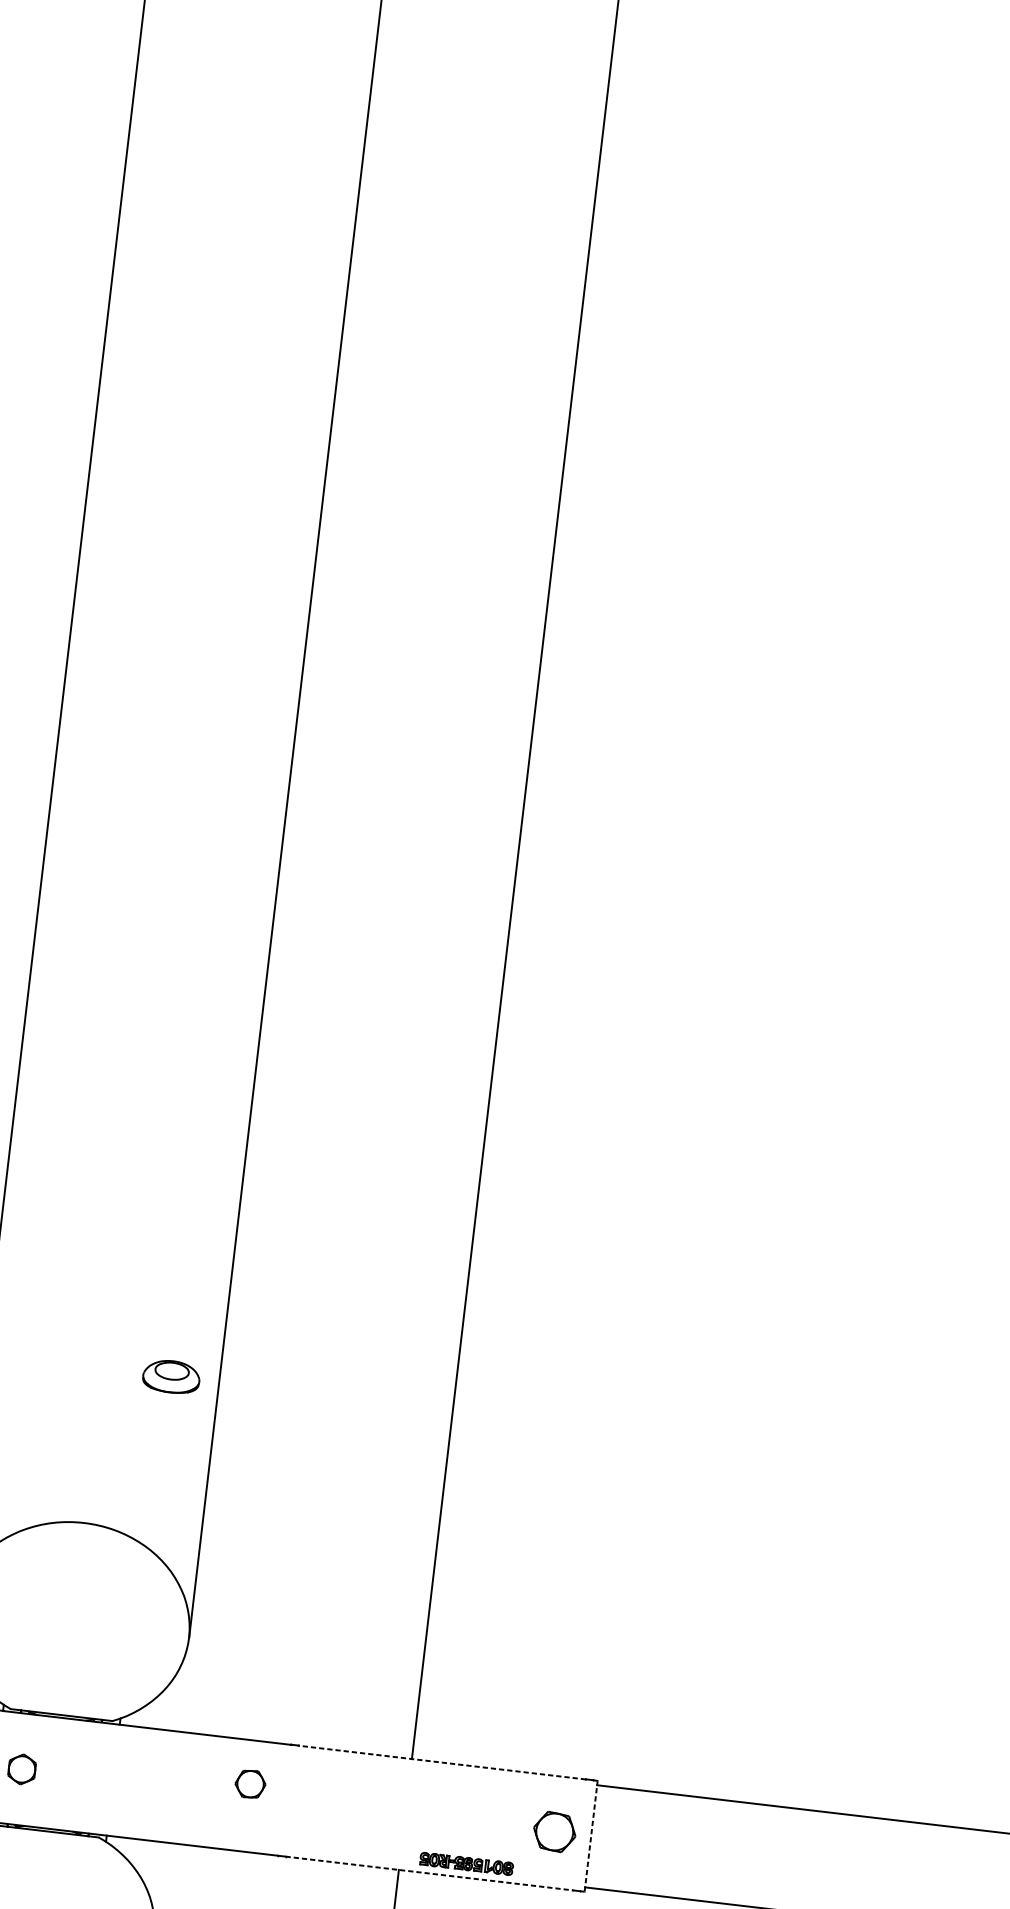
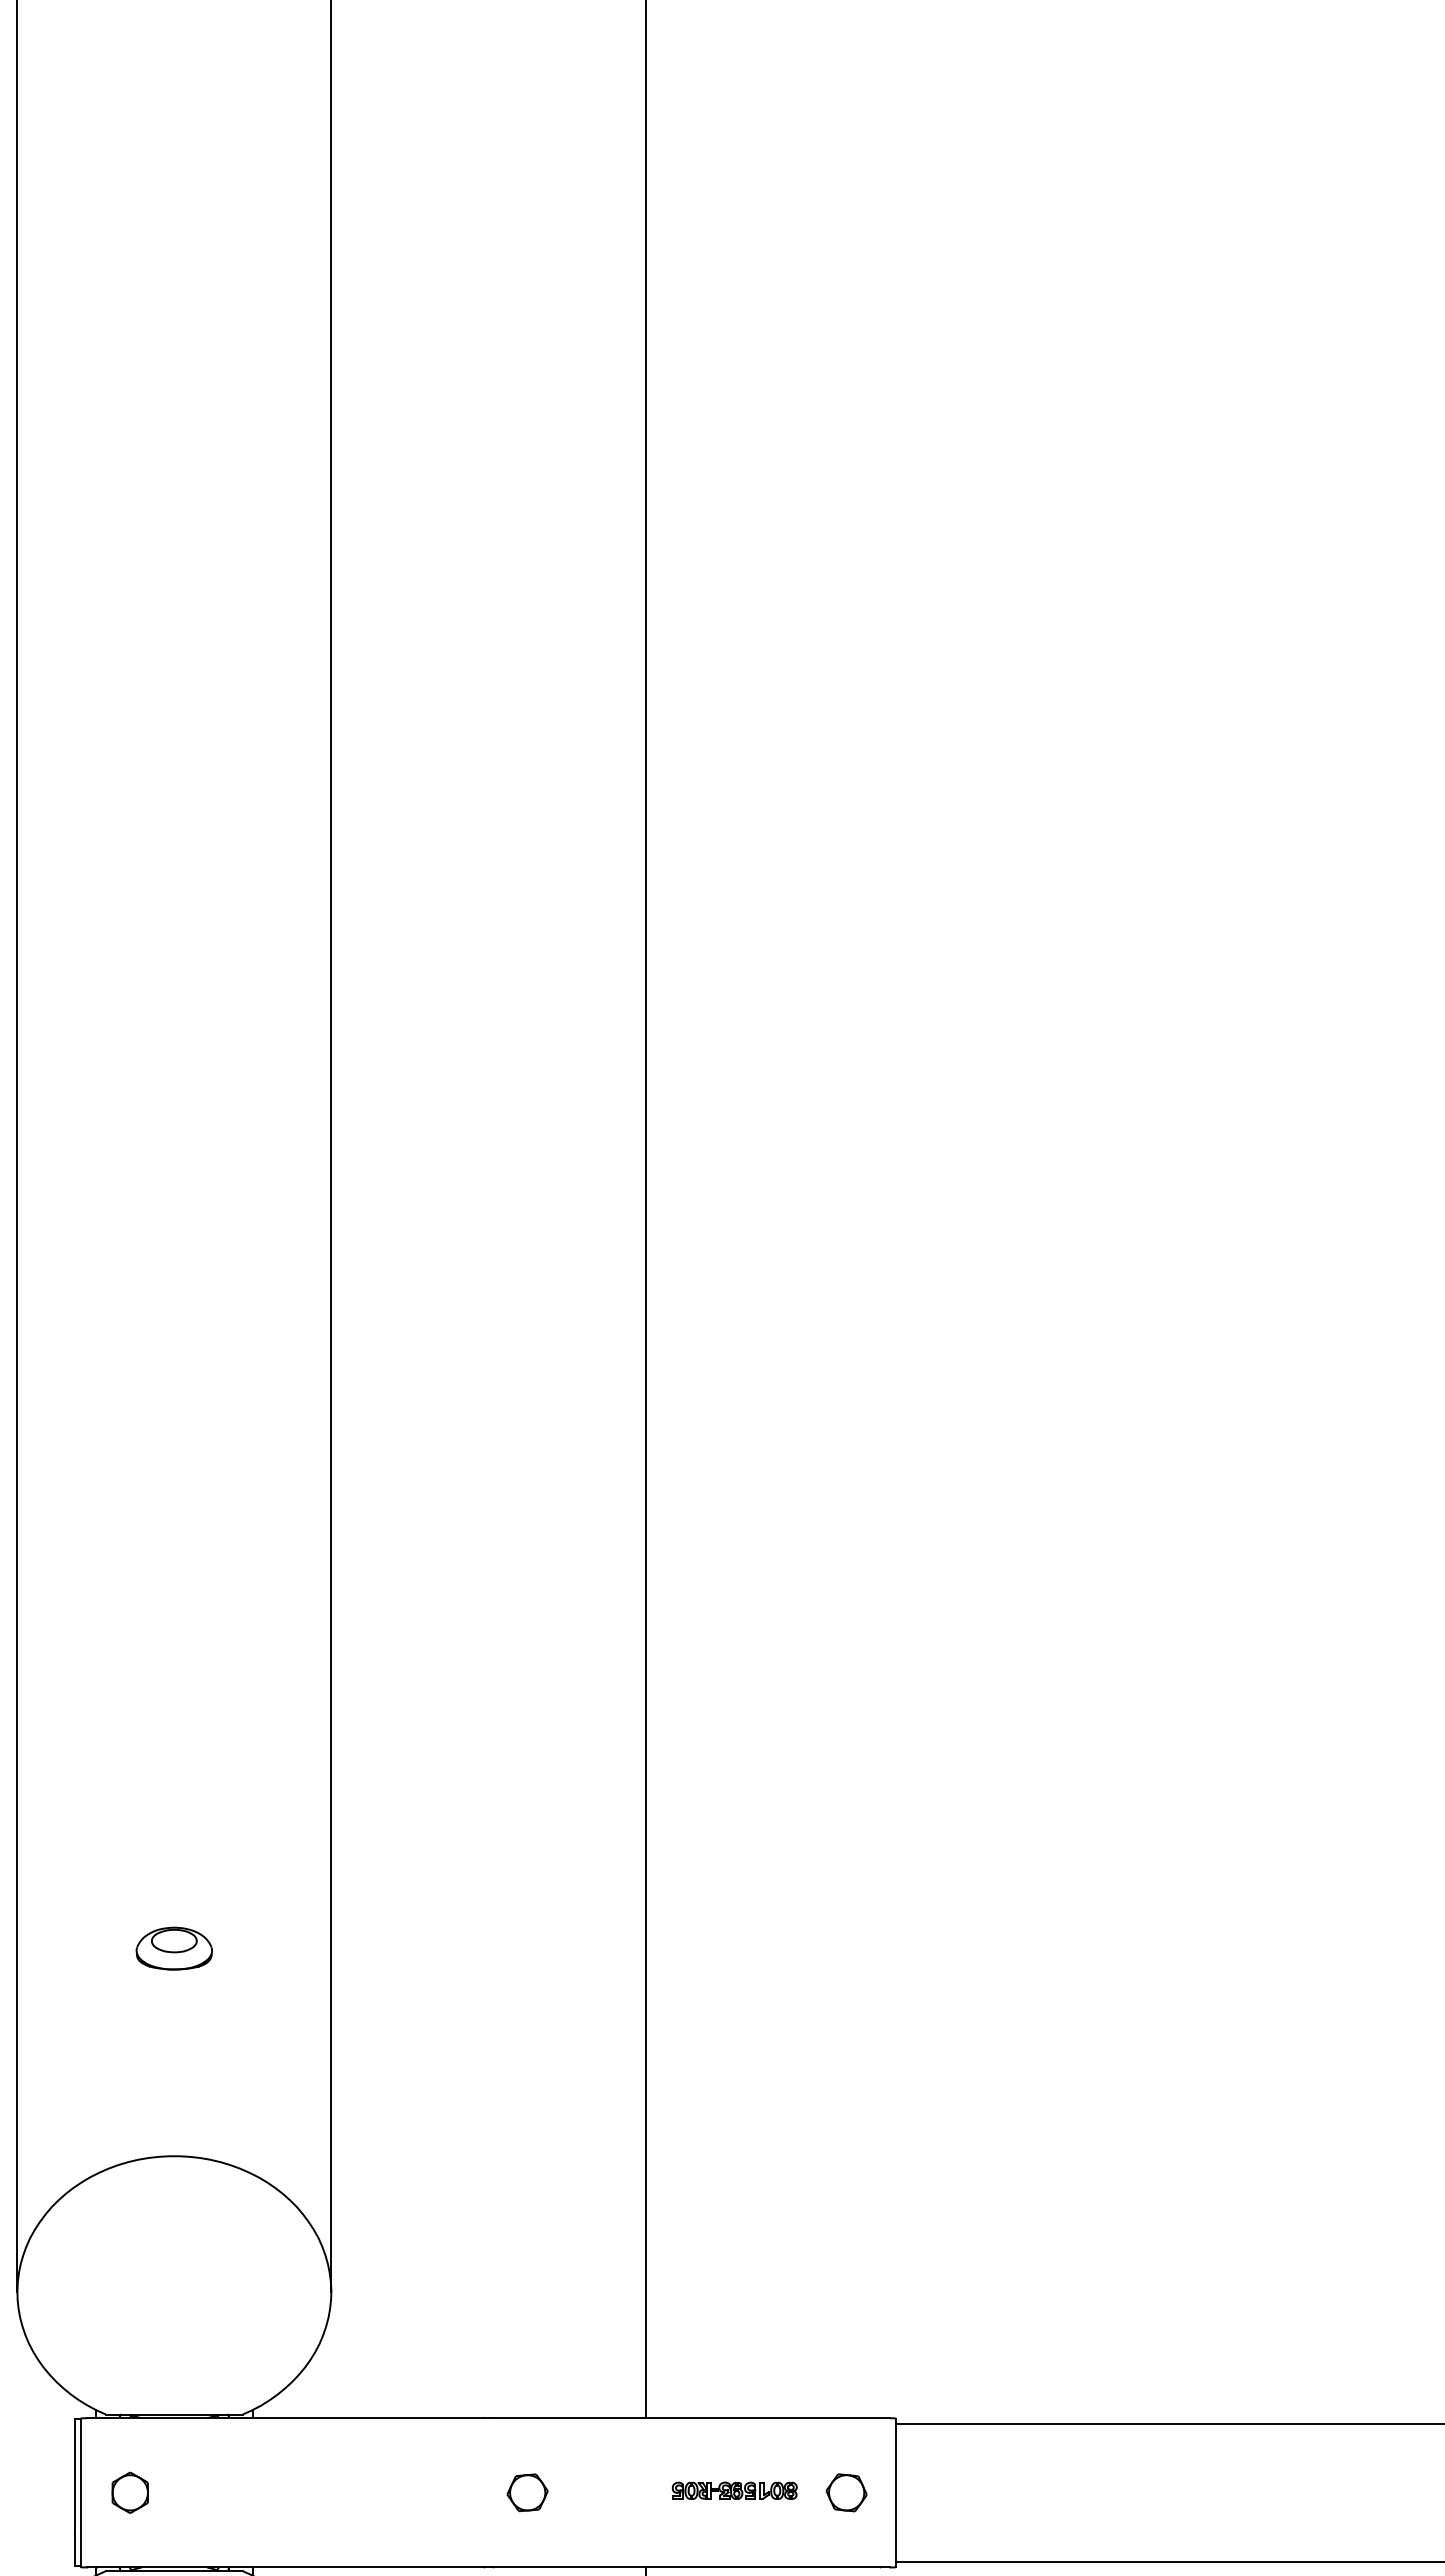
part: (170, 1376) -> (173, 1948), moved
line: (442, 1762) -> (686, 2418), dashed -> solid
part: (250, 1783) -> (527, 2492), moved
part: (554, 1831) -> (846, 2492), size x0.71
line: (591, 1836) -> (895, 2492), dashed -> solid
part: (466, 1863) -> (734, 2490), moved
line: (429, 1873) -> (687, 2567), dashed -> solid

